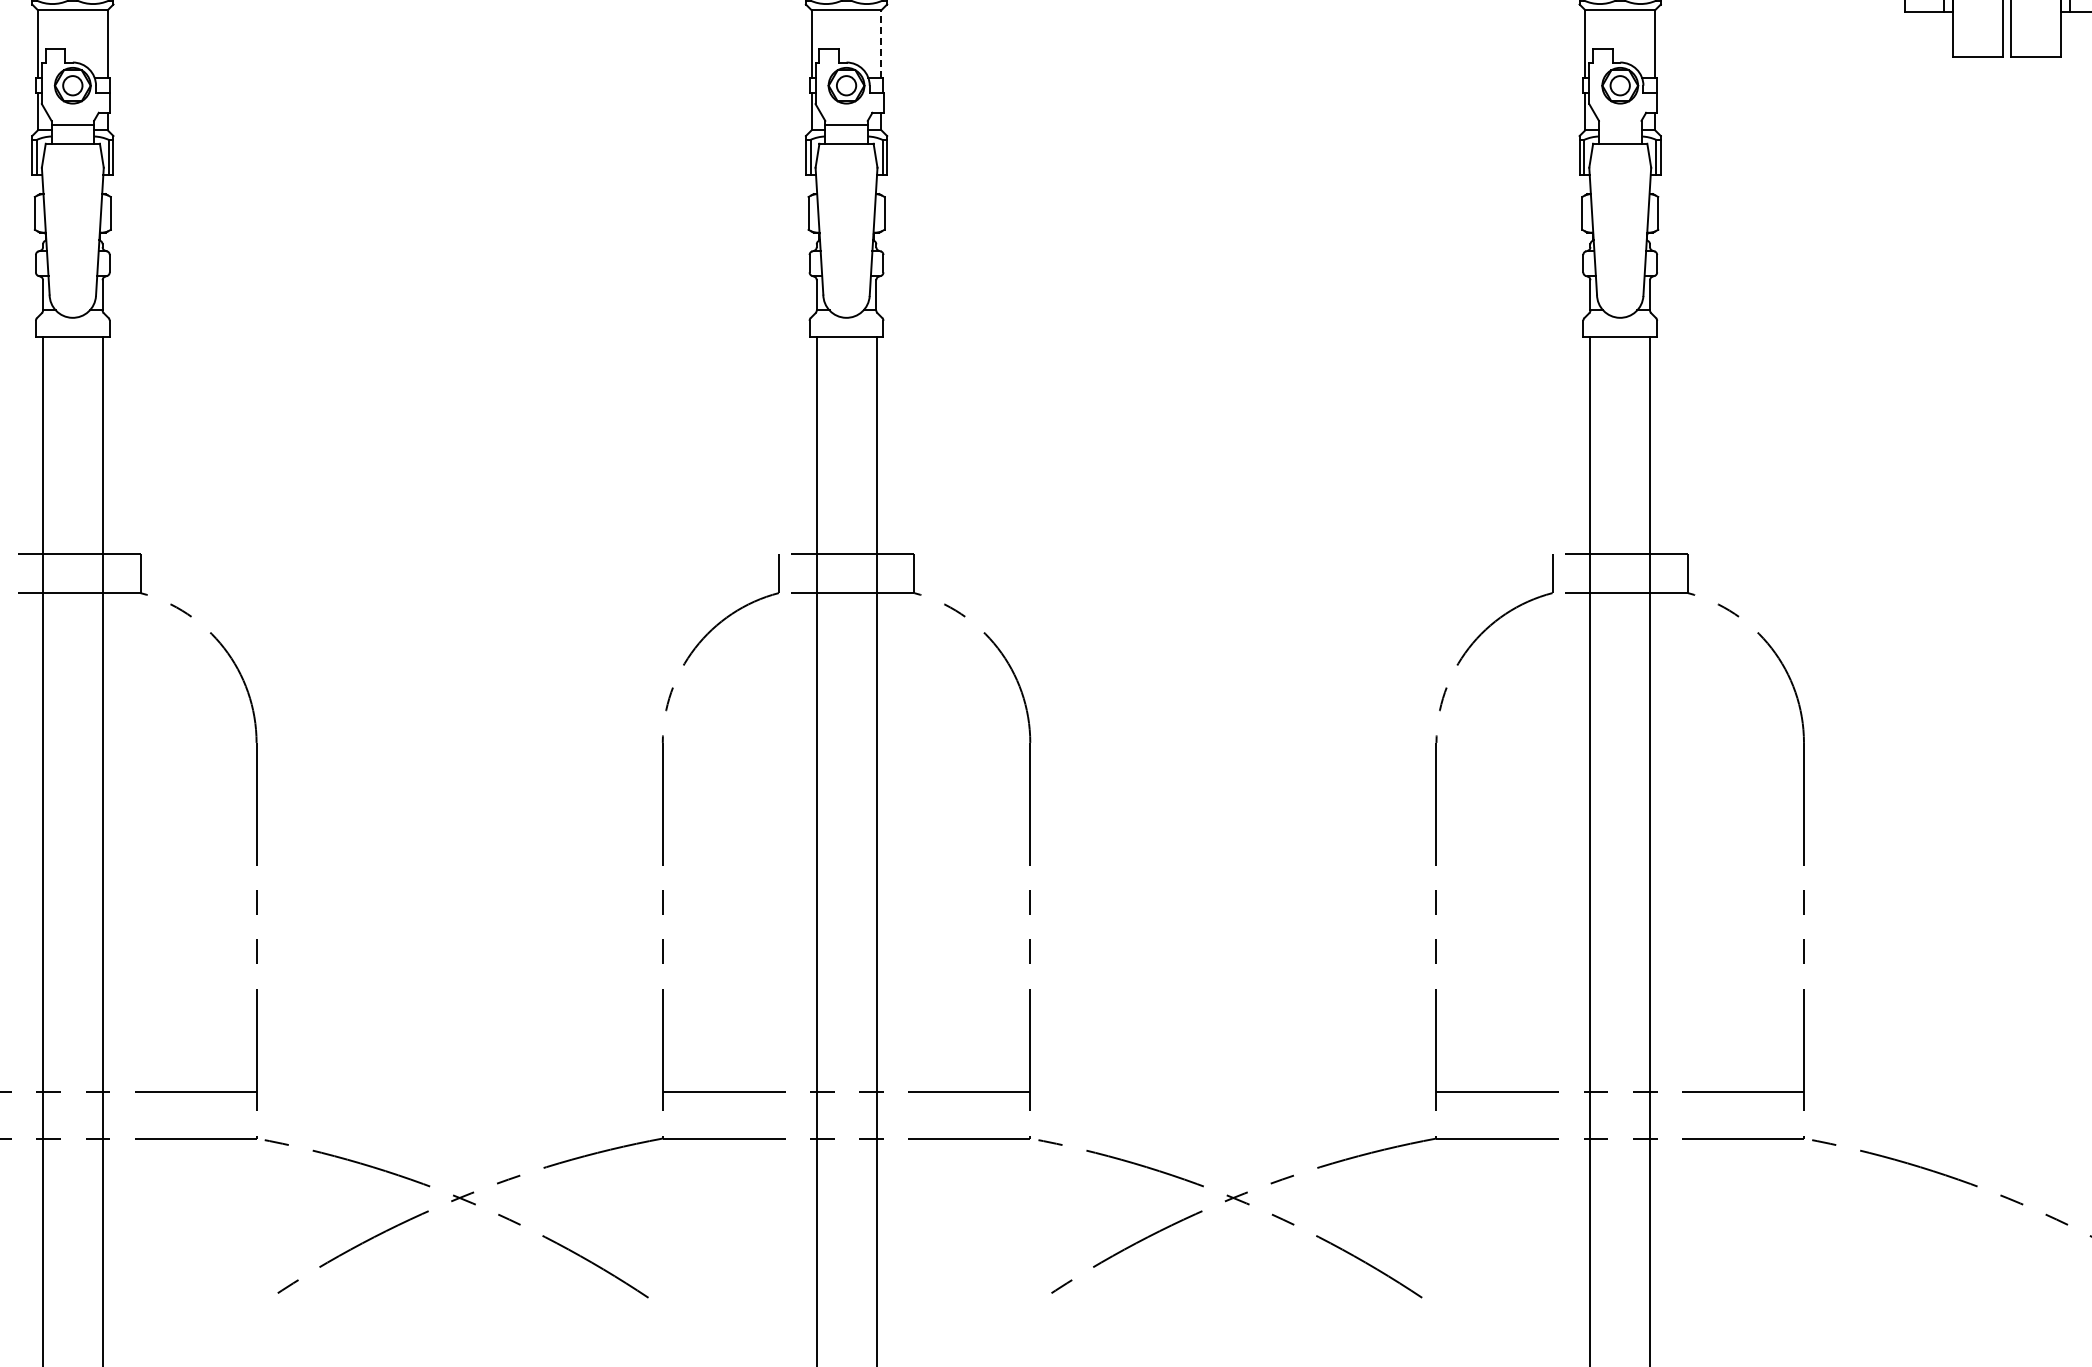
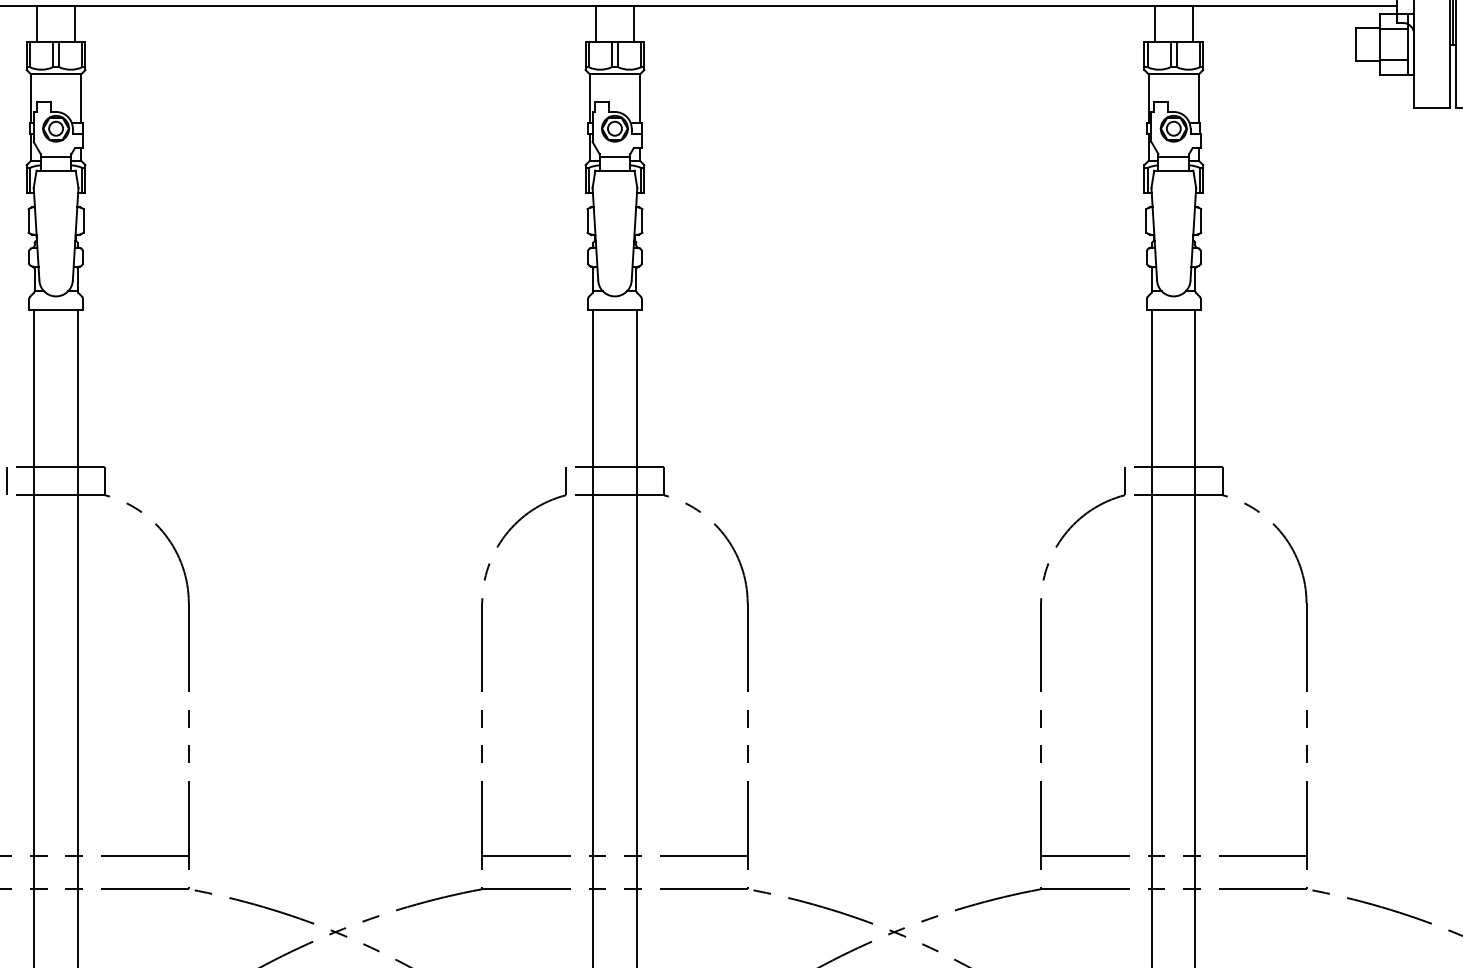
line: (881, 44) -> (640, 98), dashed -> solid
line: (1619, 125) -> (1173, 157), added
line: (5, 573) -> (7, 481), added

